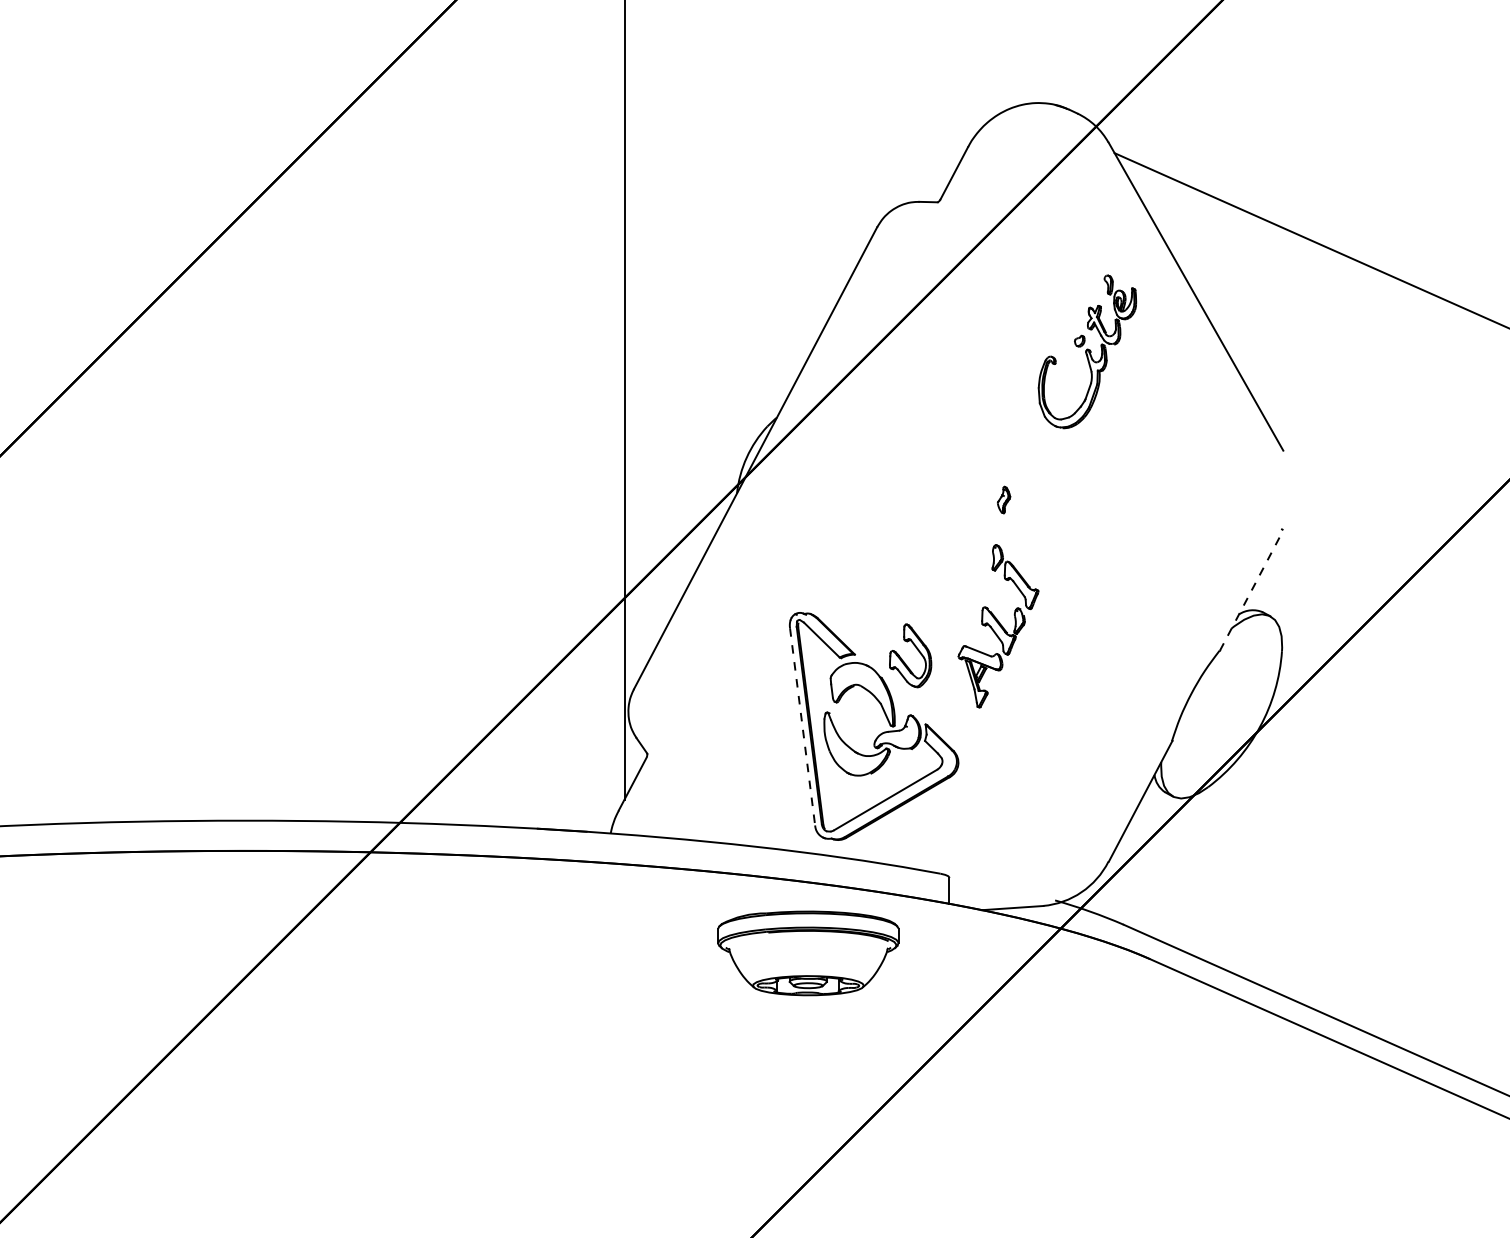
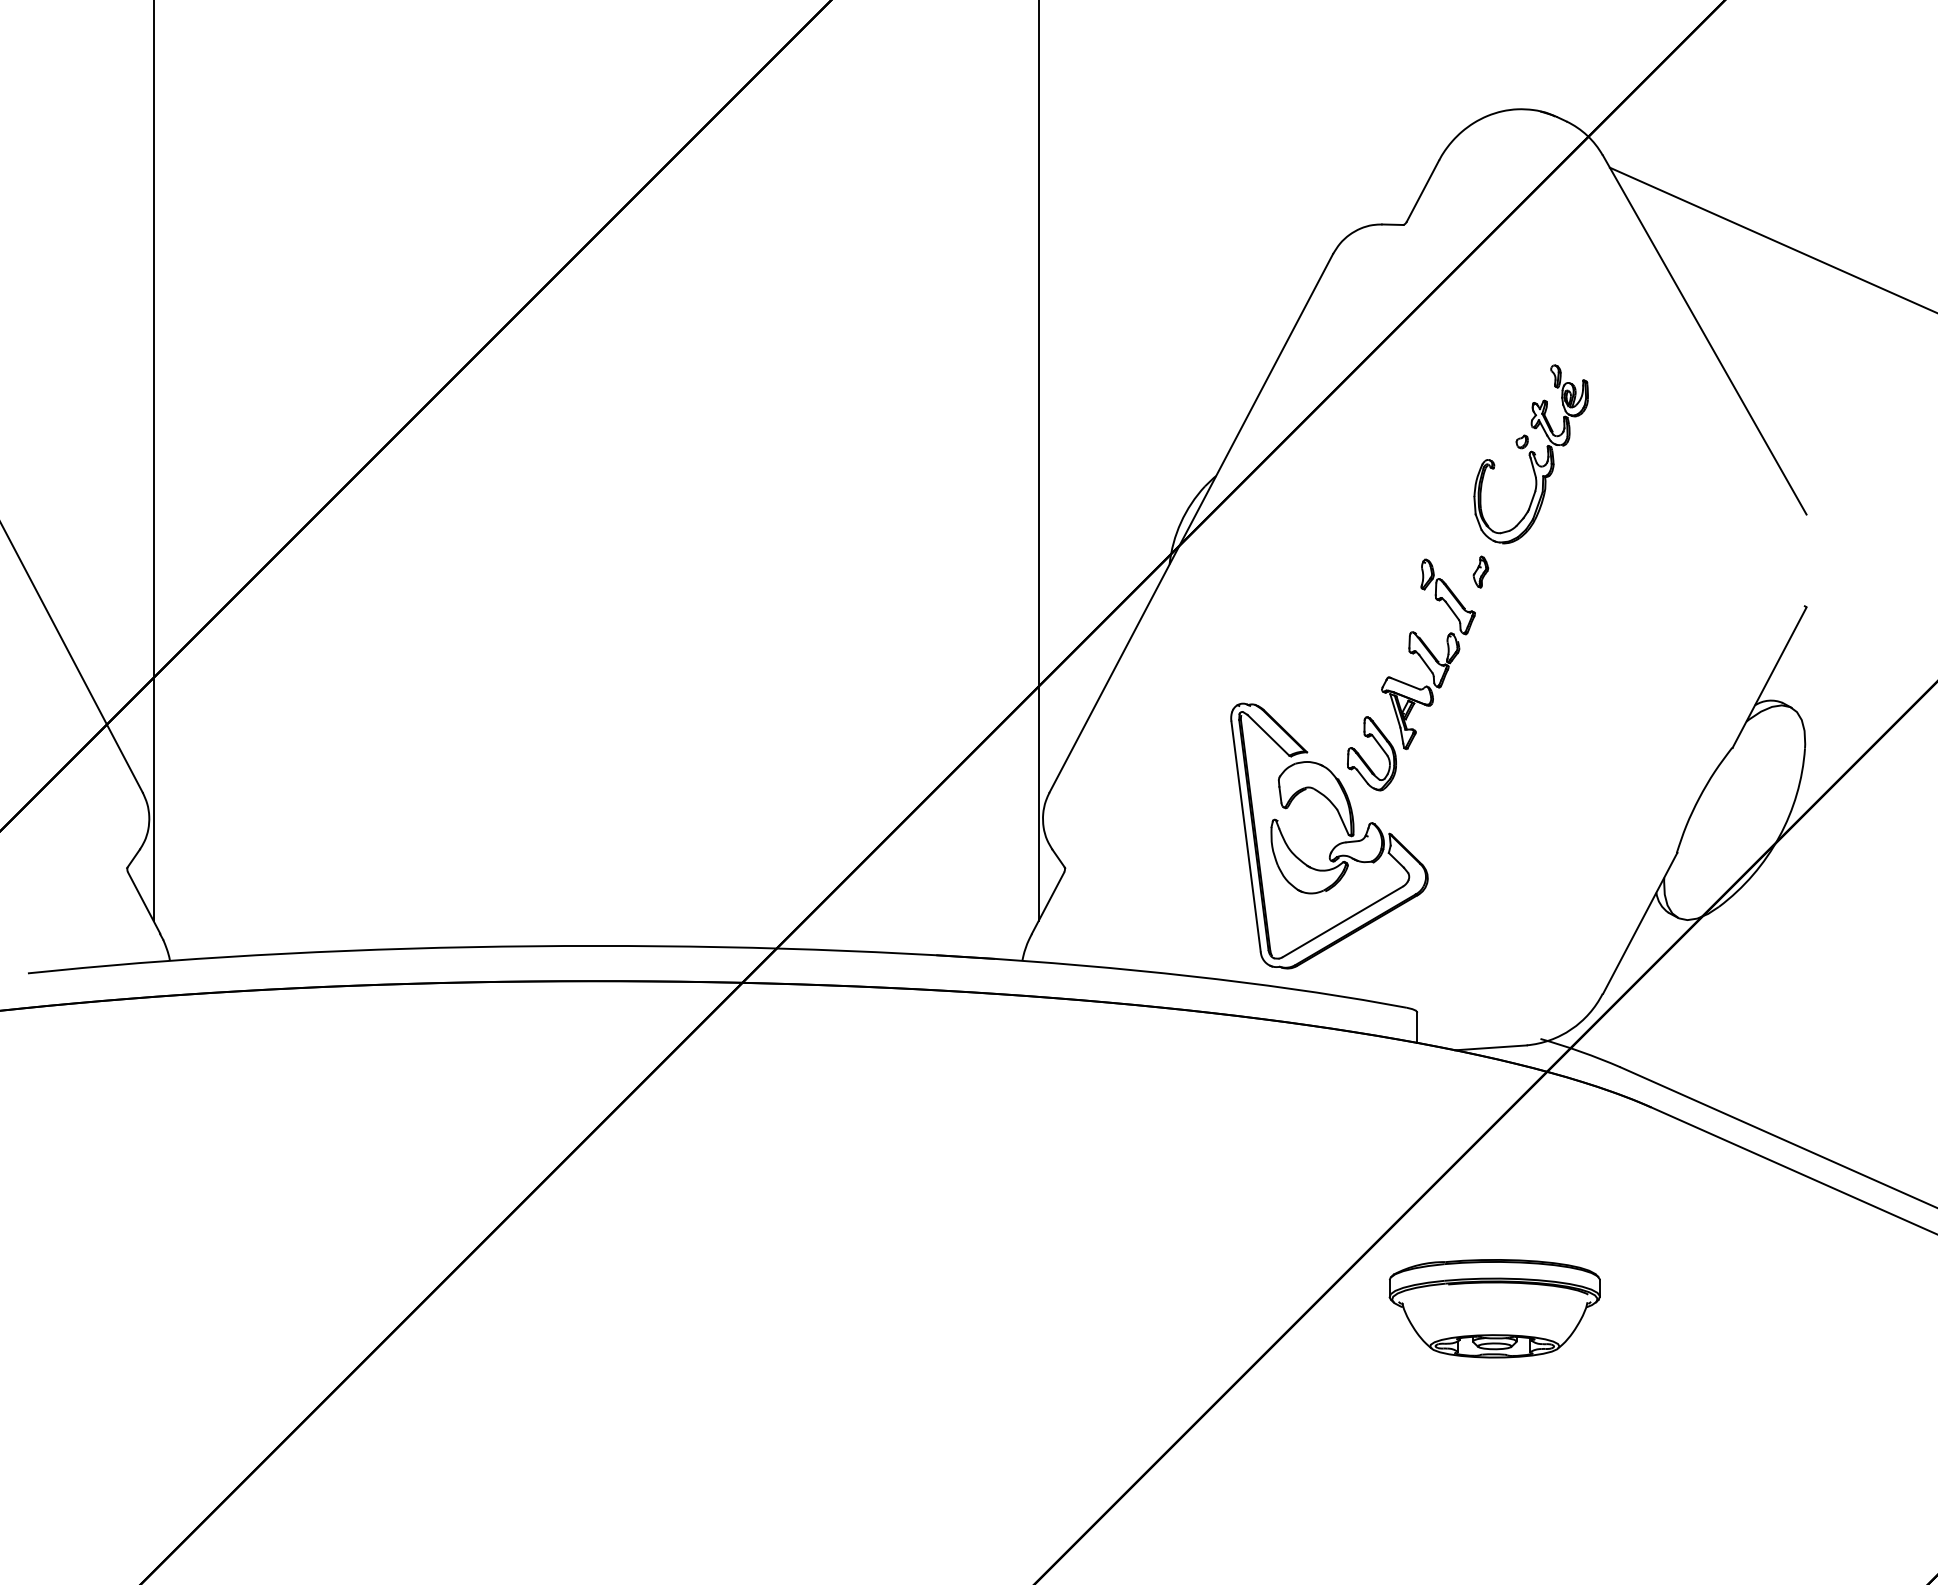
part: (1086, 351) -> (1530, 454), moved
line: (1251, 590) -> (1769, 677), dashed -> solid
part: (998, 626) -> (1428, 654), moved
line: (802, 726) -> (1246, 836), dashed -> solid
part: (808, 953) -> (1494, 1308), moved

